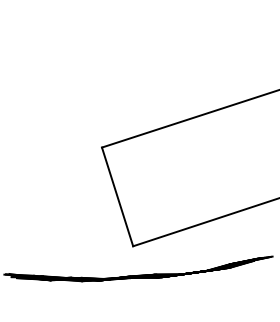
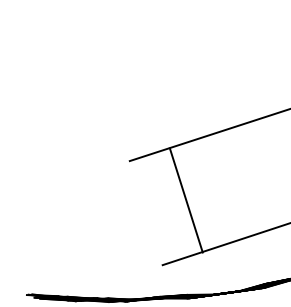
line: (117, 196) -> (186, 200), moved

